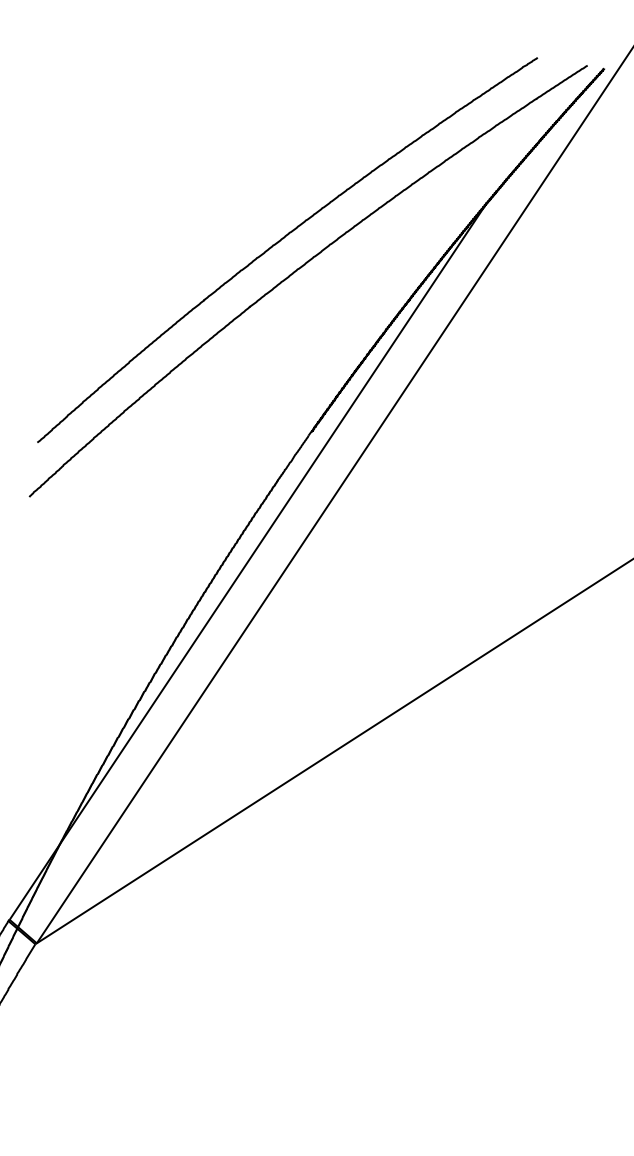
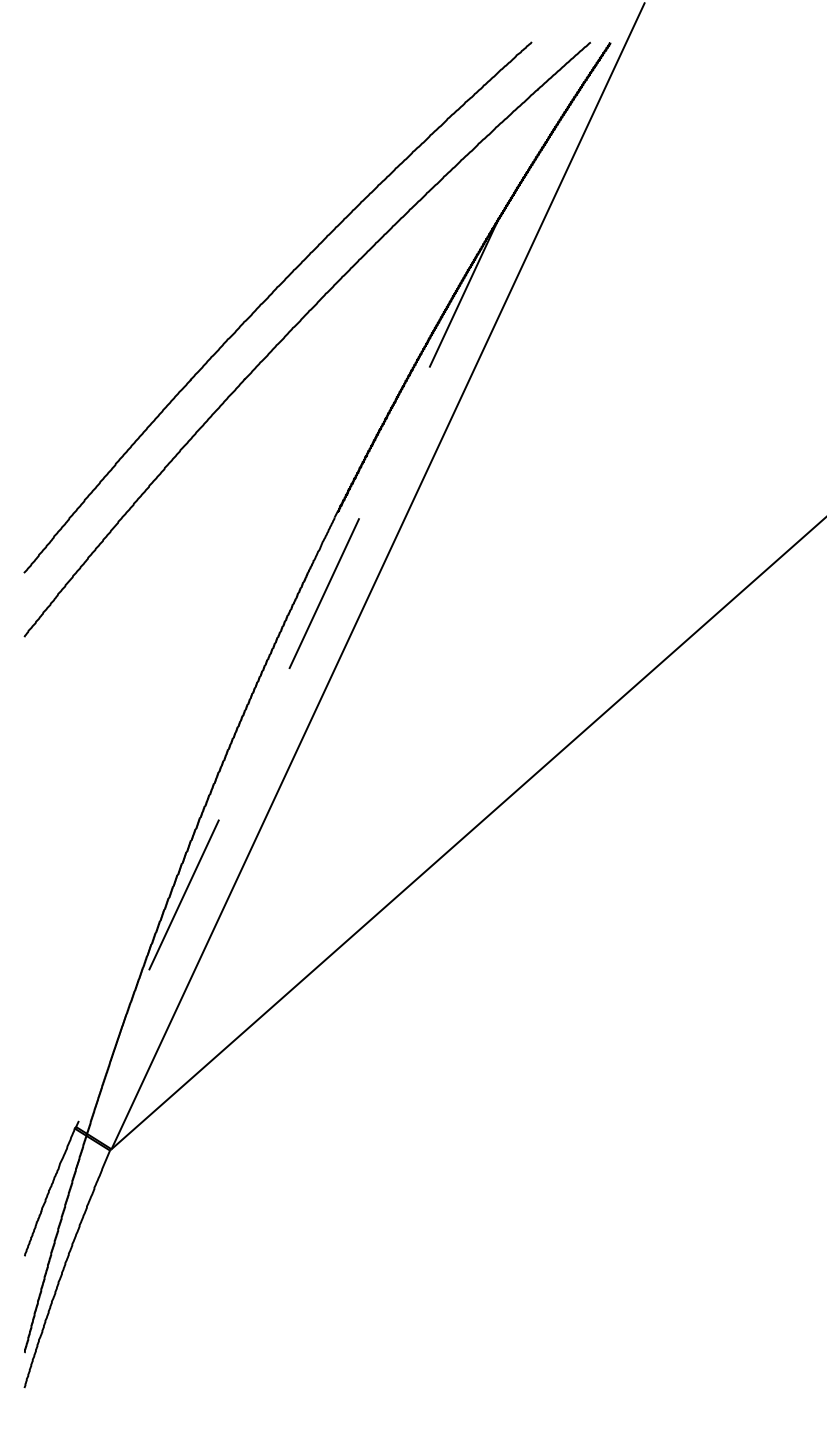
line: (248, 560) -> (287, 671), solid -> dashed

